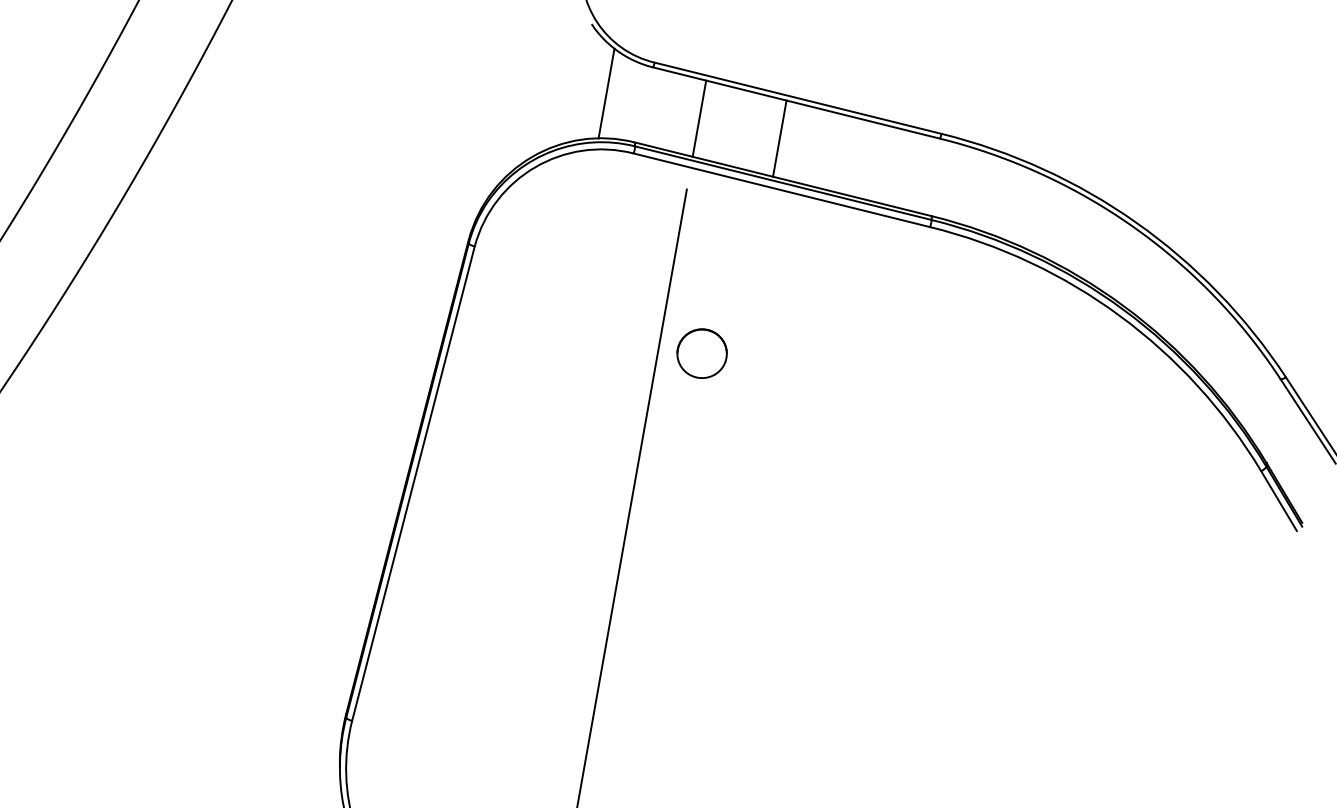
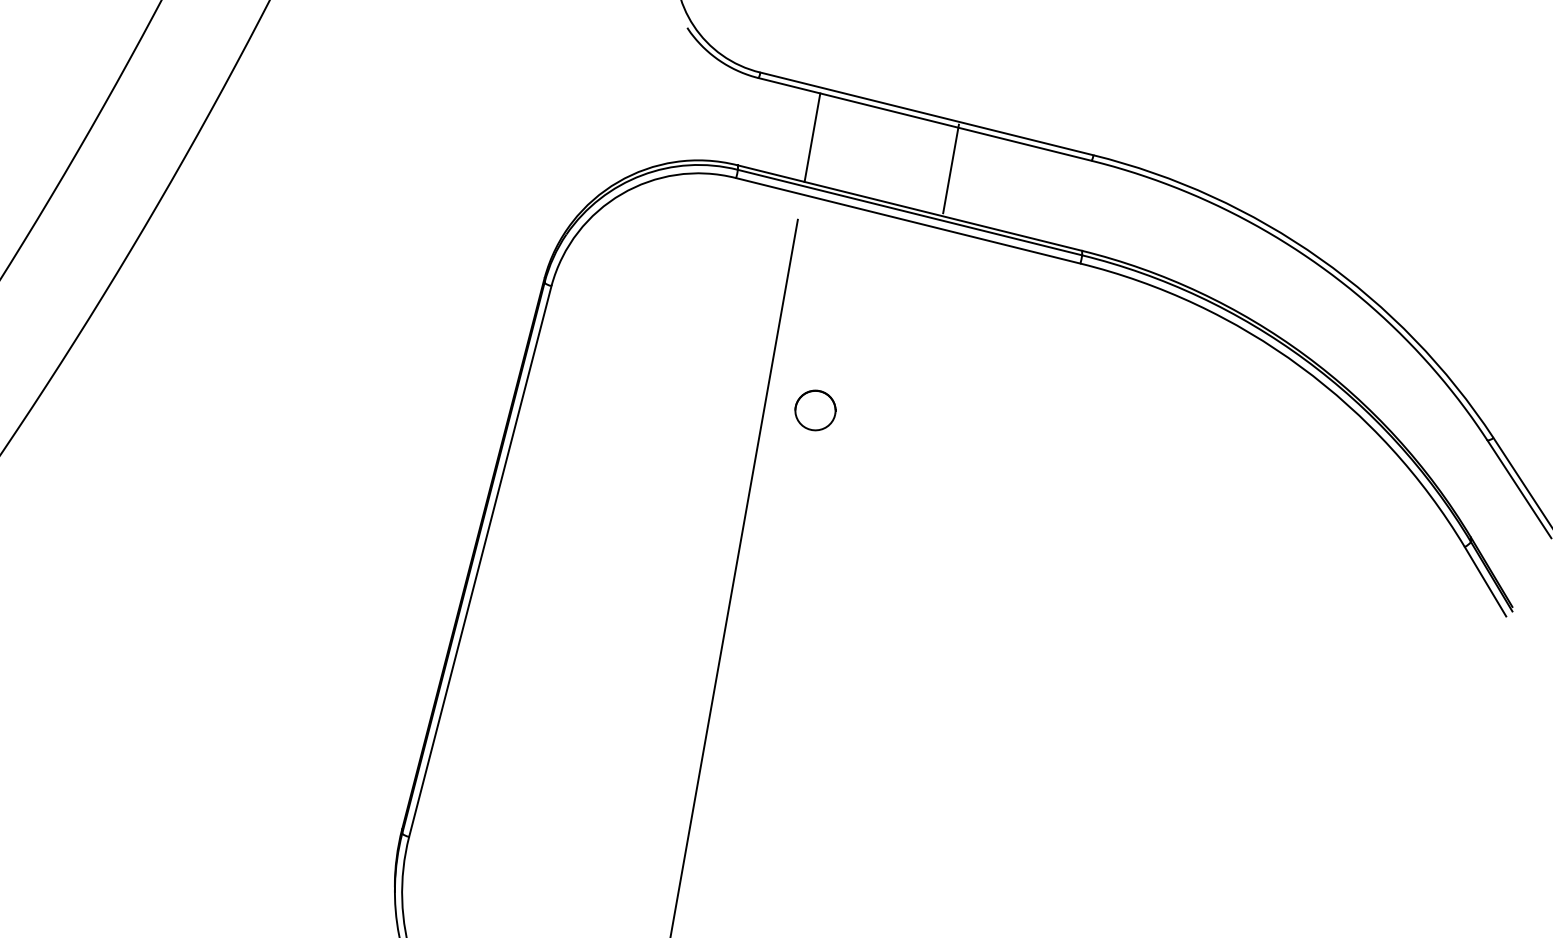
line: (606, 93) -> (704, 108), removed
line: (779, 138) -> (950, 168), moved
part: (701, 353) -> (814, 410), size x0.7

